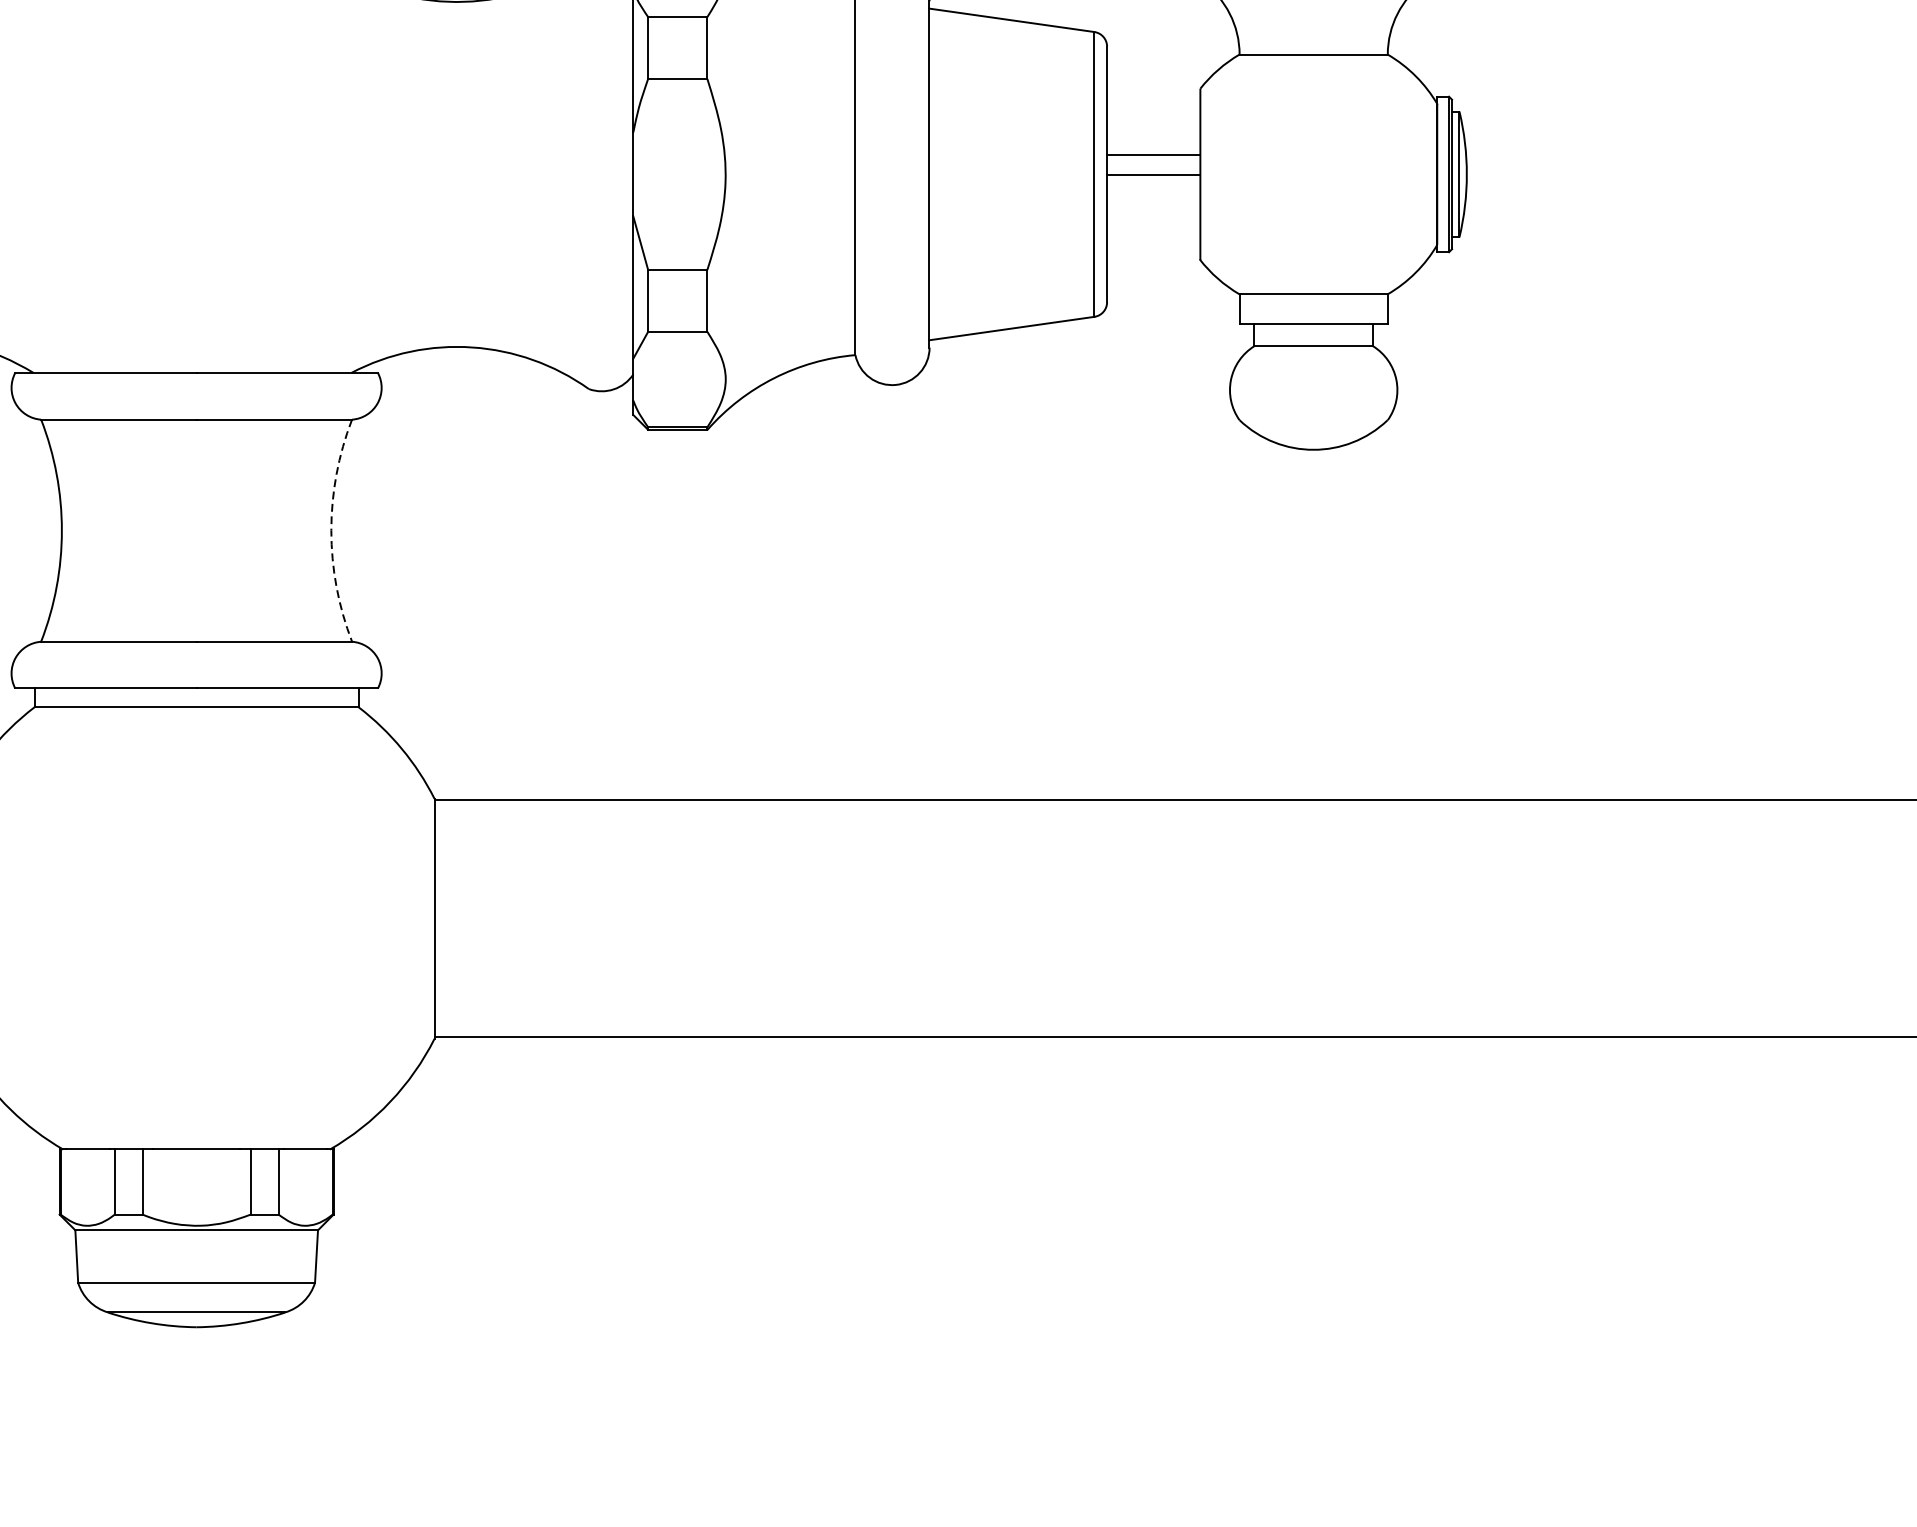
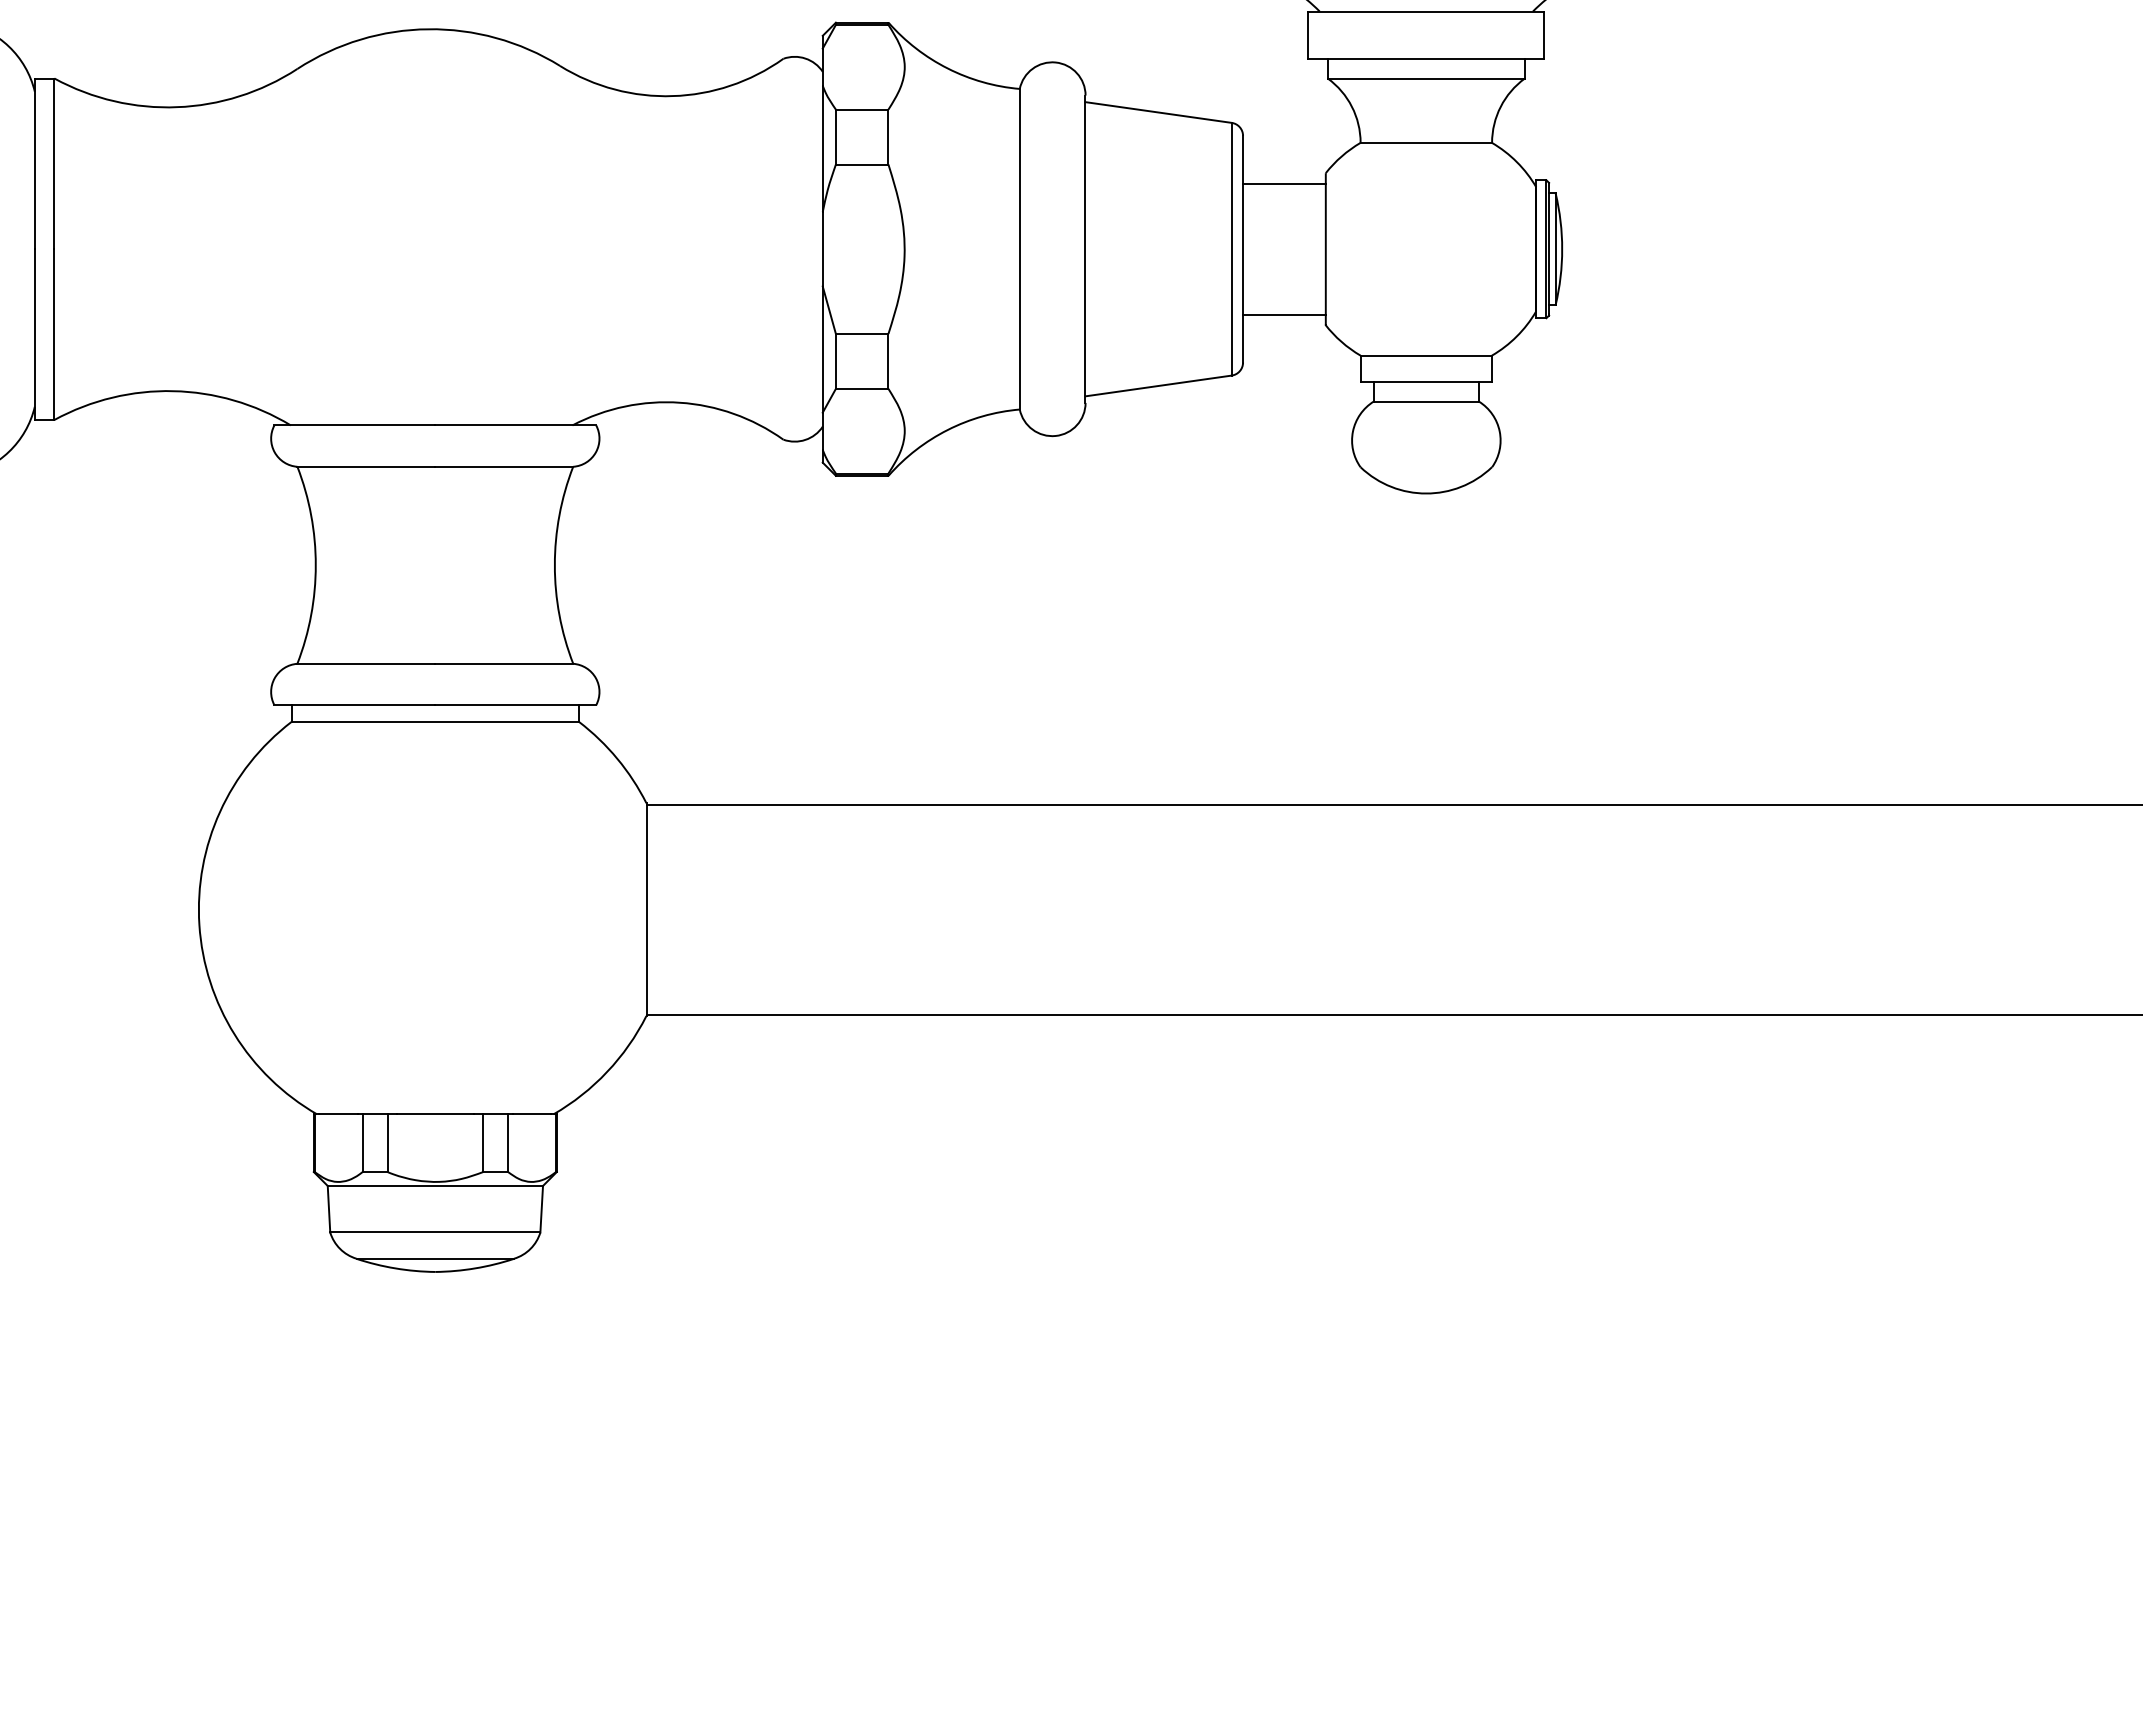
line: (1153, 154) -> (1284, 314), moved
line: (1153, 174) -> (1284, 183), moved
arc: (330, 530) -> (554, 565), dashed -> solid

